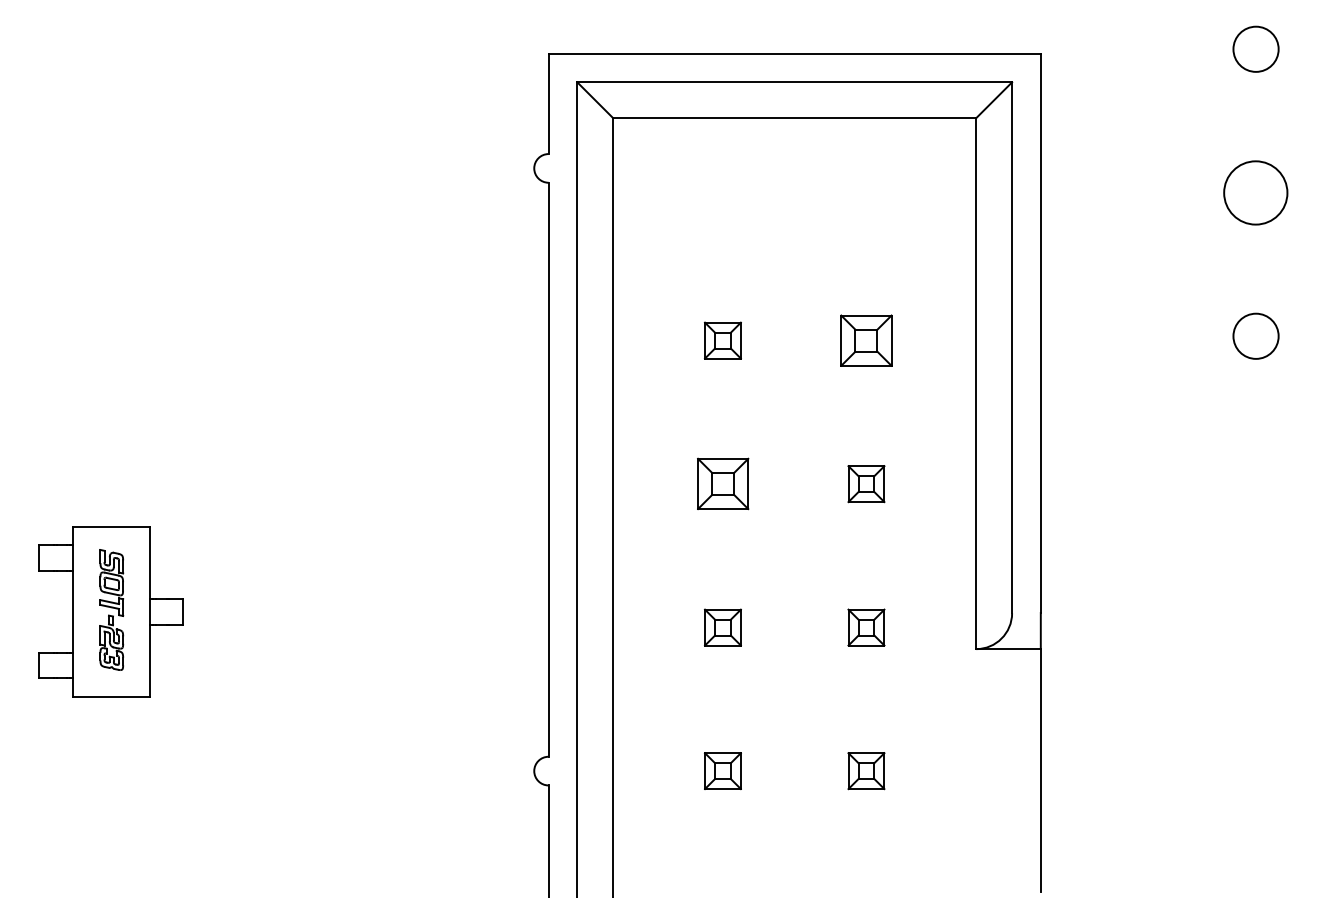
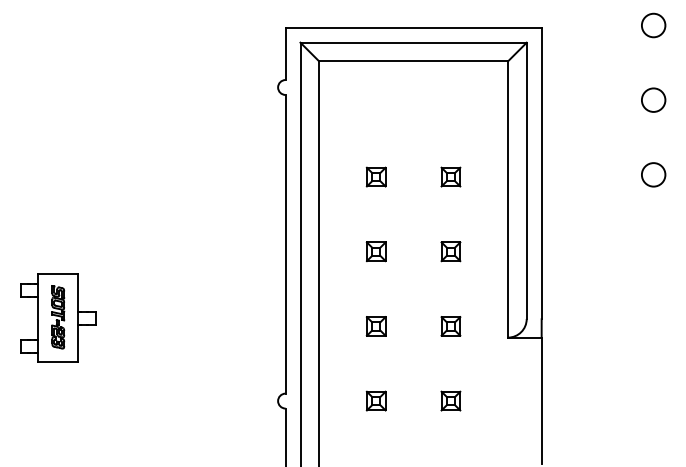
circle: (1255, 191) -> (653, 99), size x0.71
part: (865, 339) -> (450, 176), size x0.71
part: (721, 483) -> (375, 251), size x0.71

